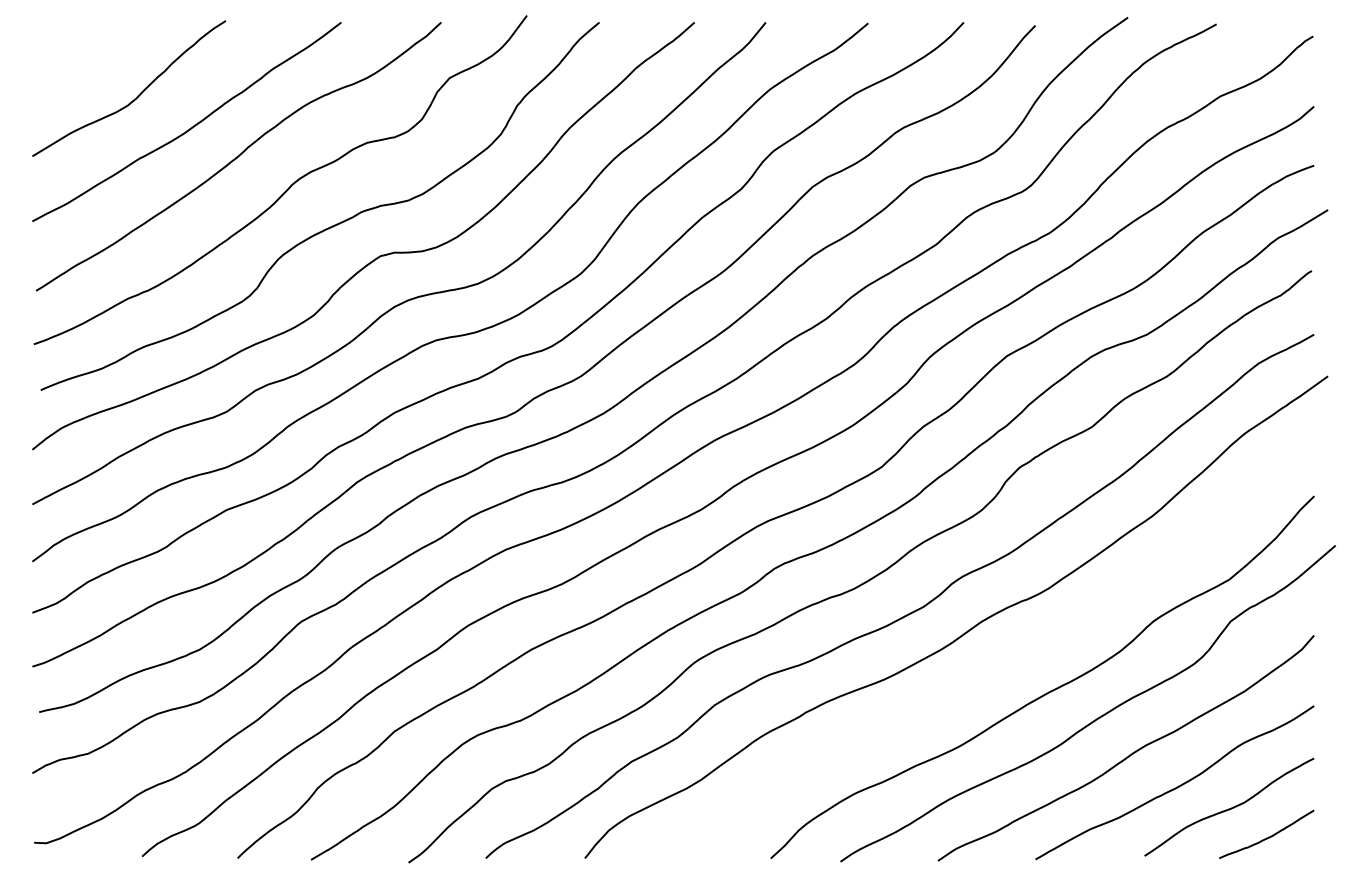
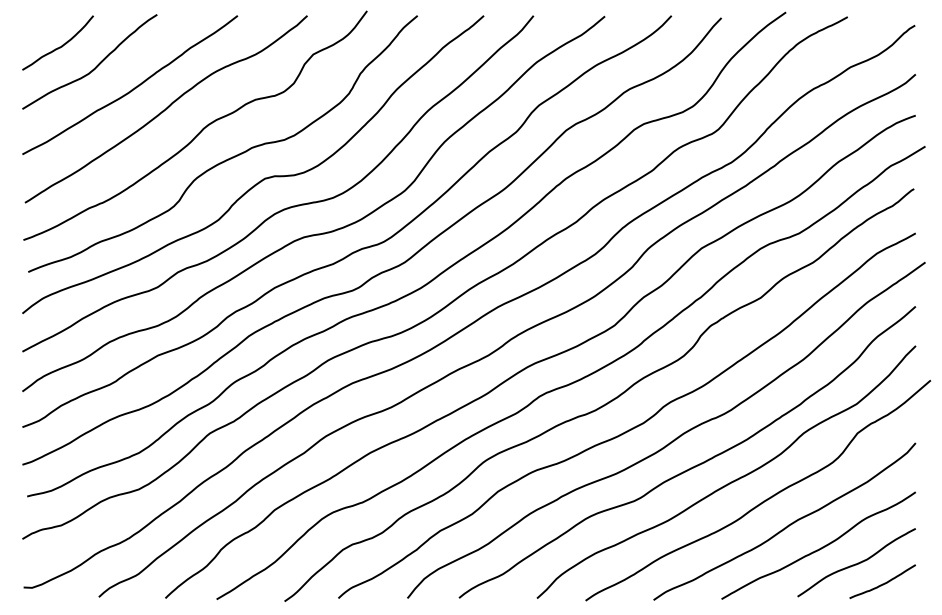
curve: (85, 66) -> (59, 46), added
curve: (996, 667) -> (694, 465), added

